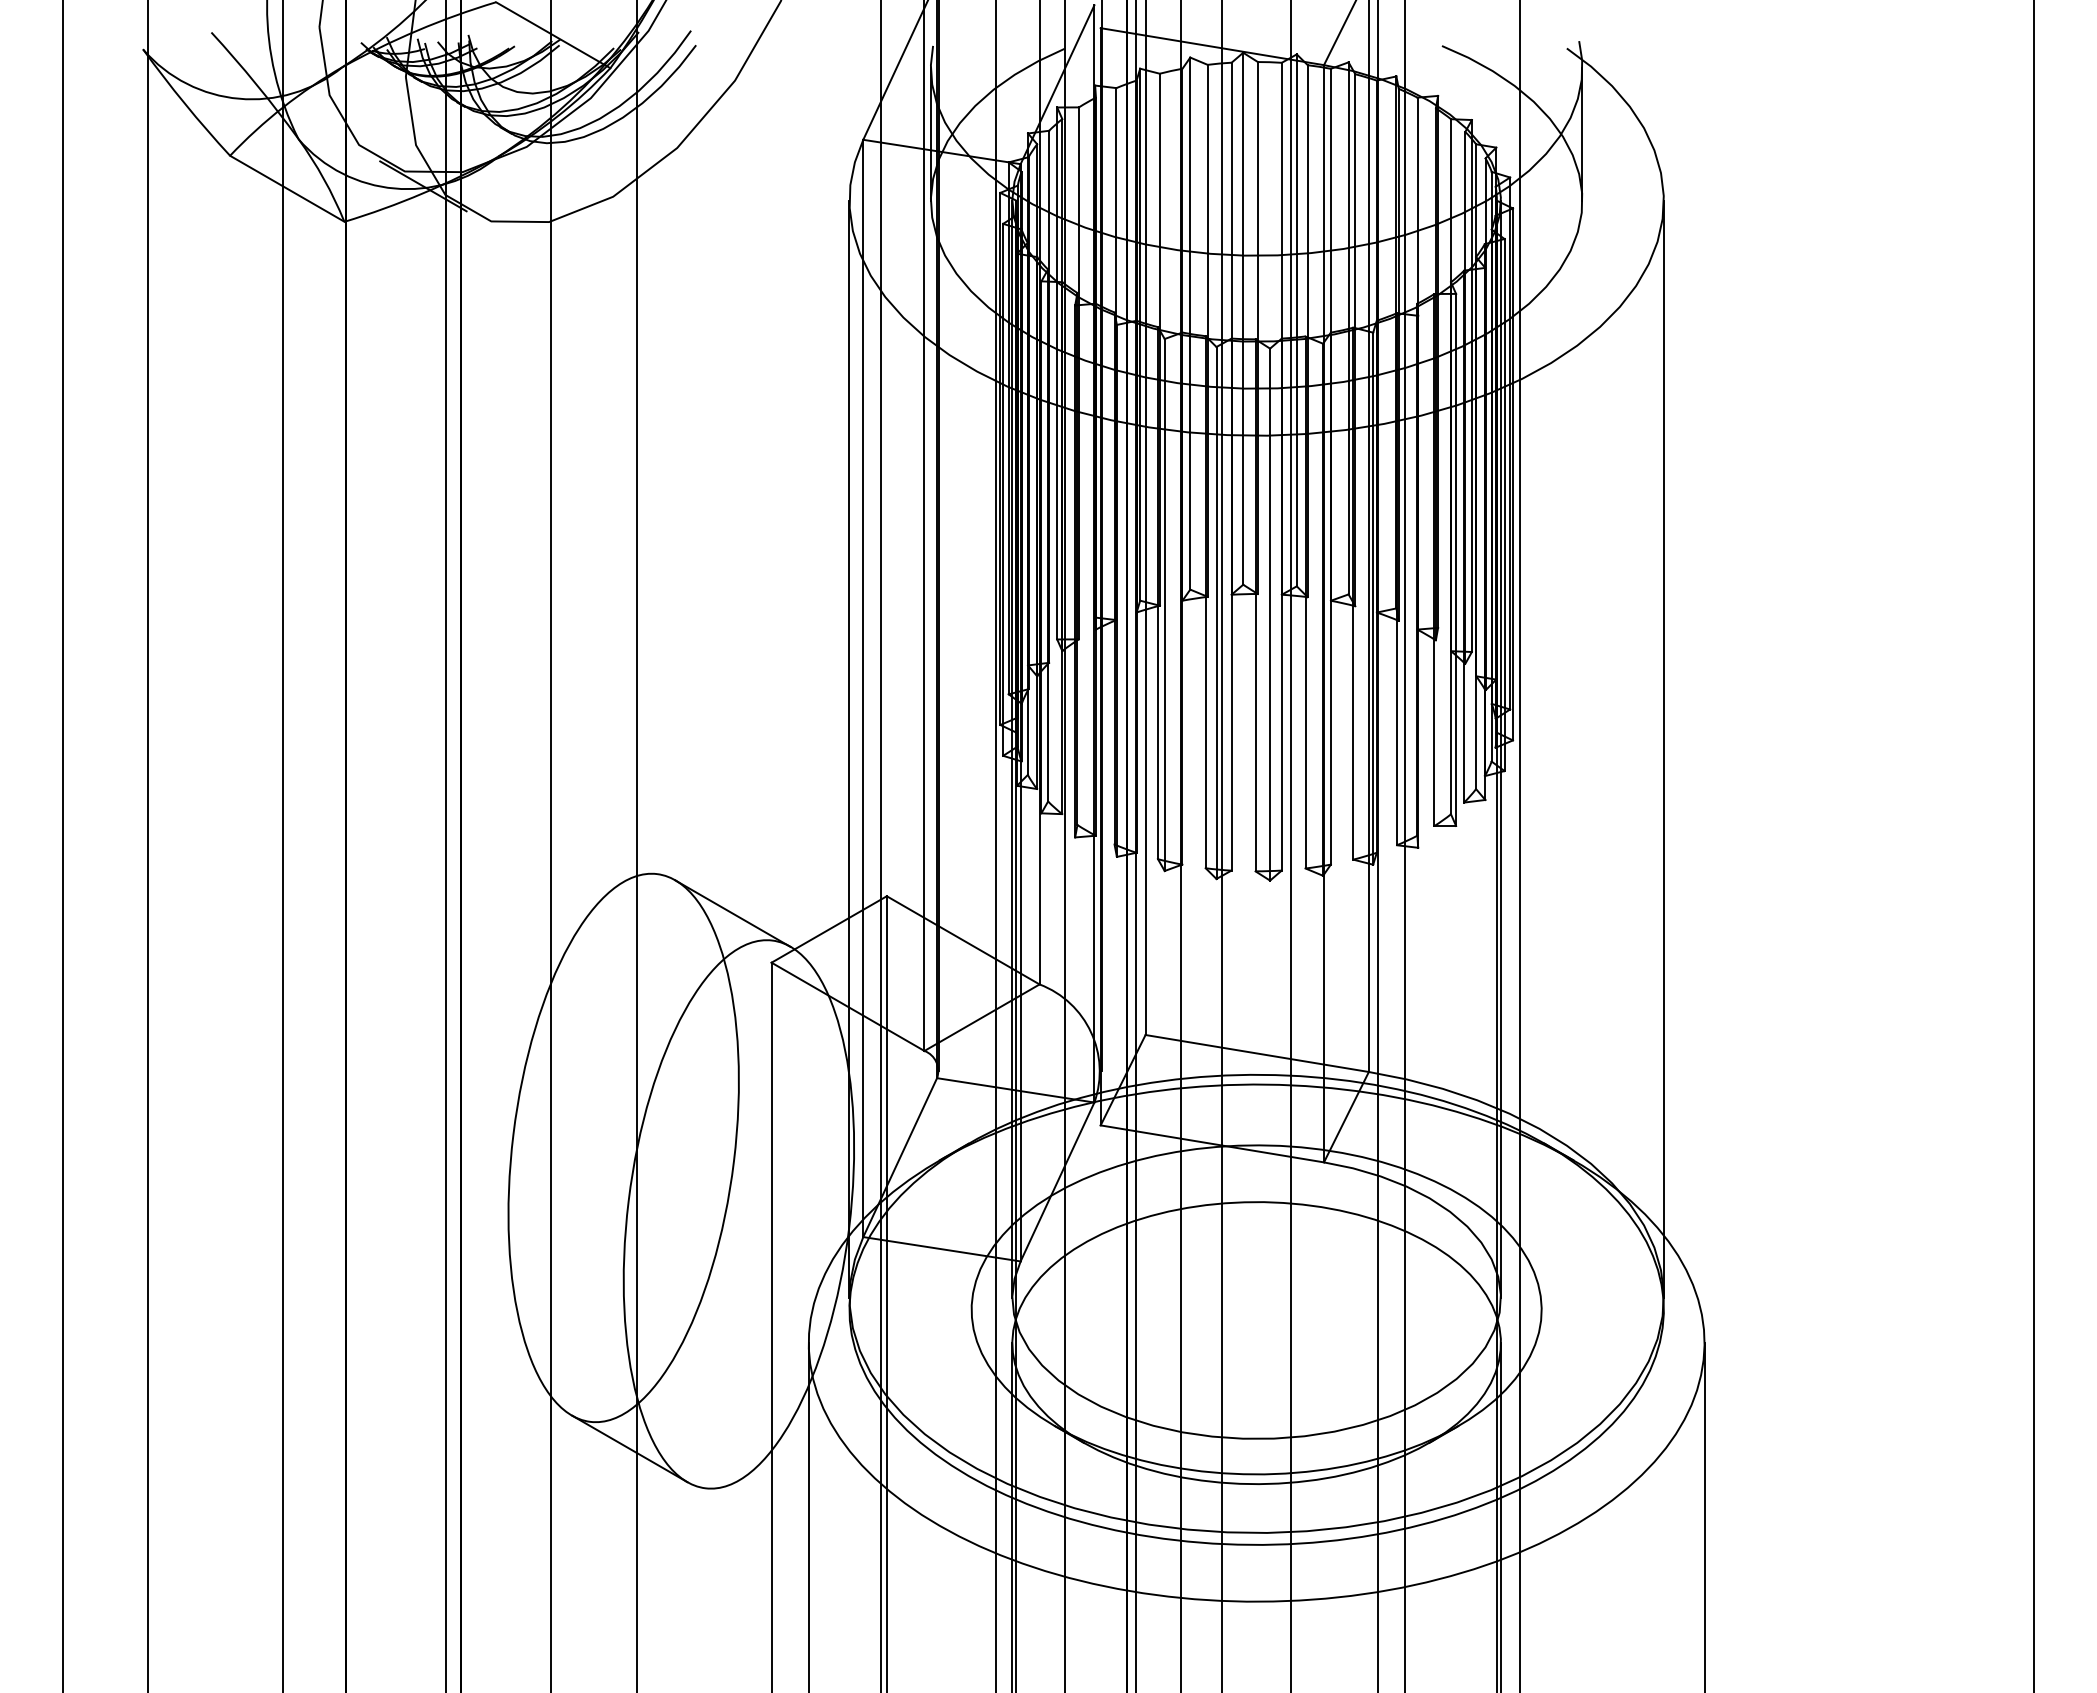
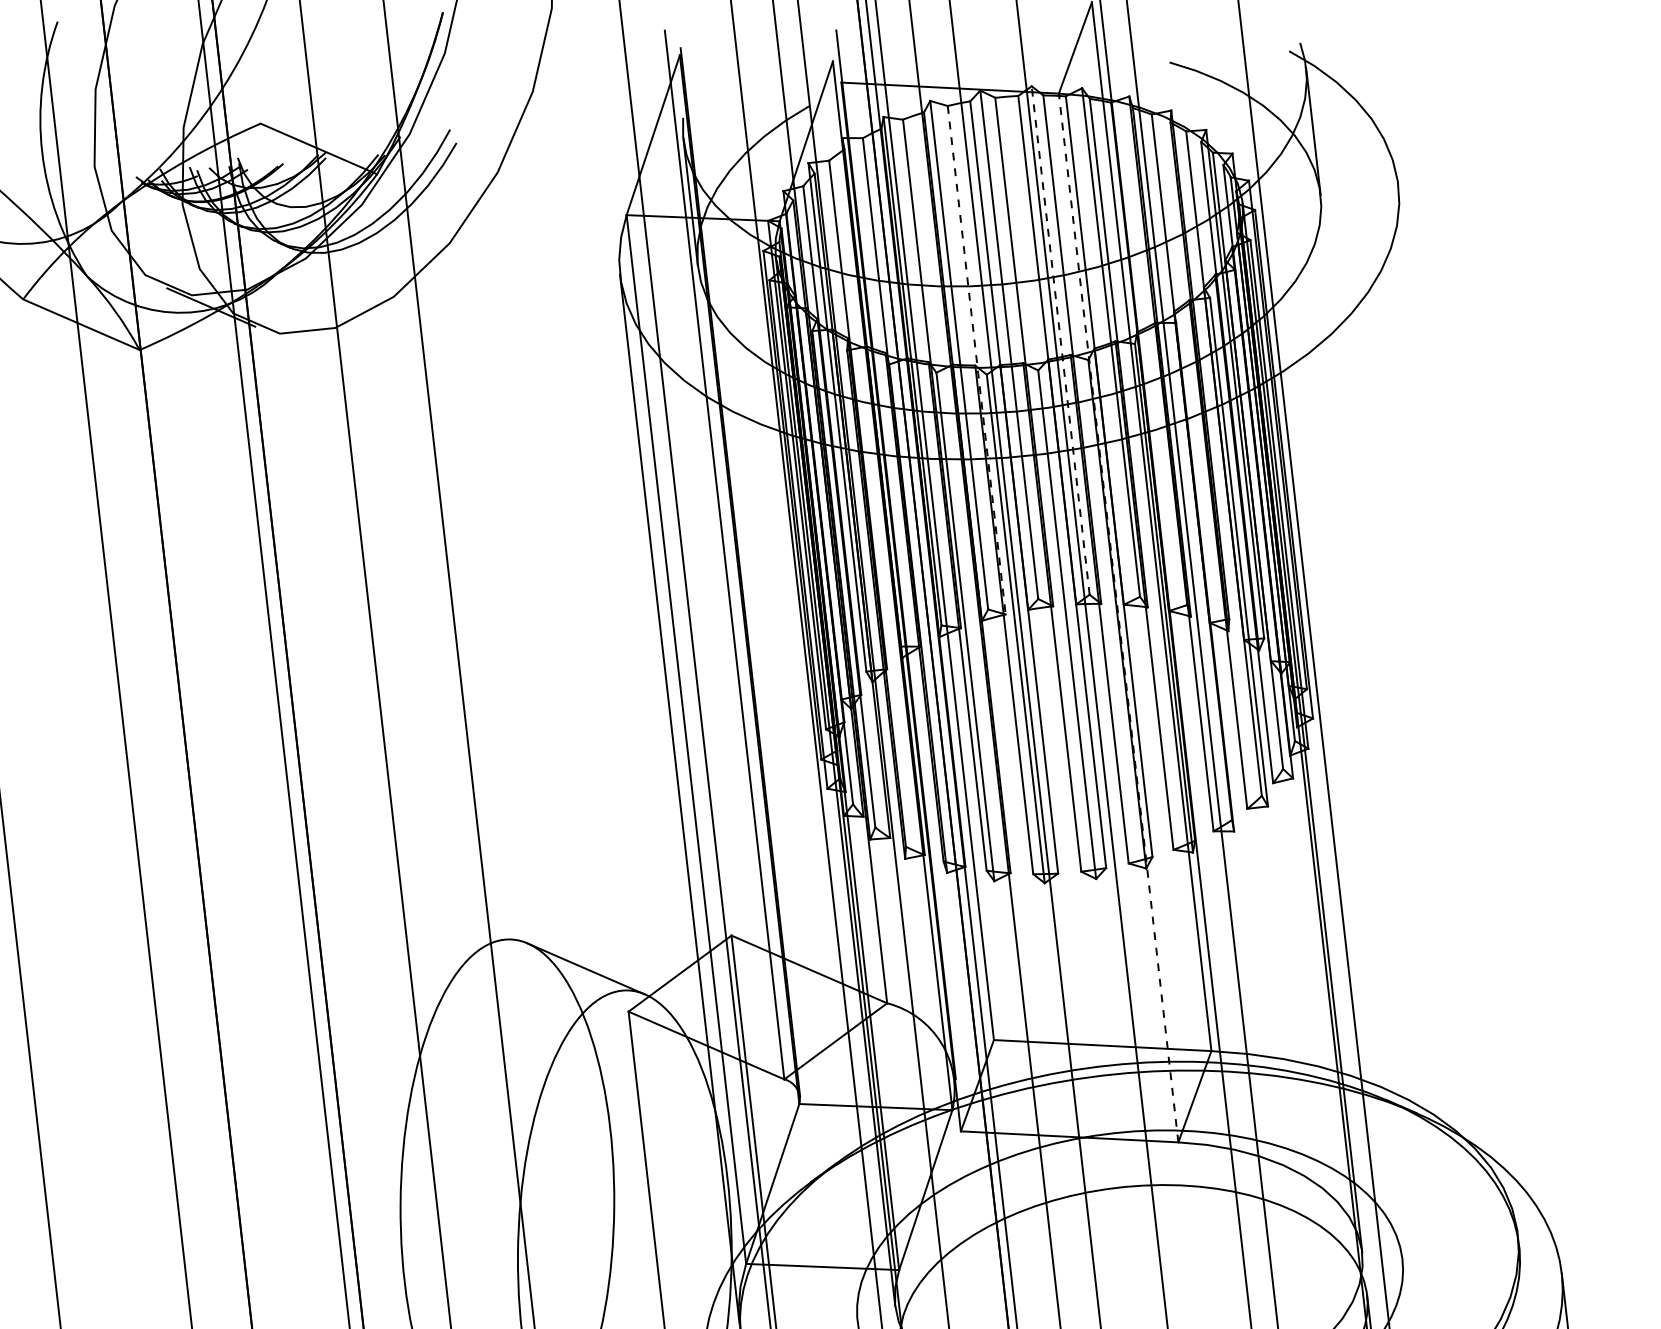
line: (1296, 320) -> (1060, 340), solid -> dashed
line: (1207, 330) -> (976, 359), solid -> dashed
line: (1324, 613) -> (1119, 617), solid -> dashed
line: (1663, 748) -> (1457, 709), removed

